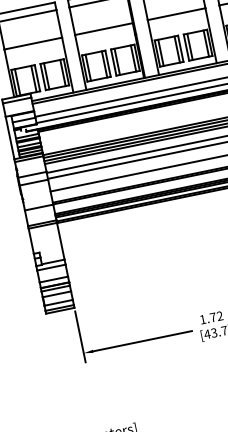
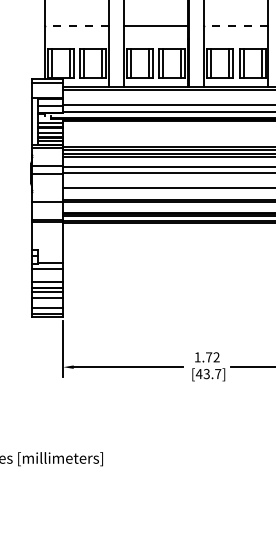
line: (175, 14) -> (235, 26), solid -> dashed
line: (32, 44) -> (76, 26), solid -> dashed

